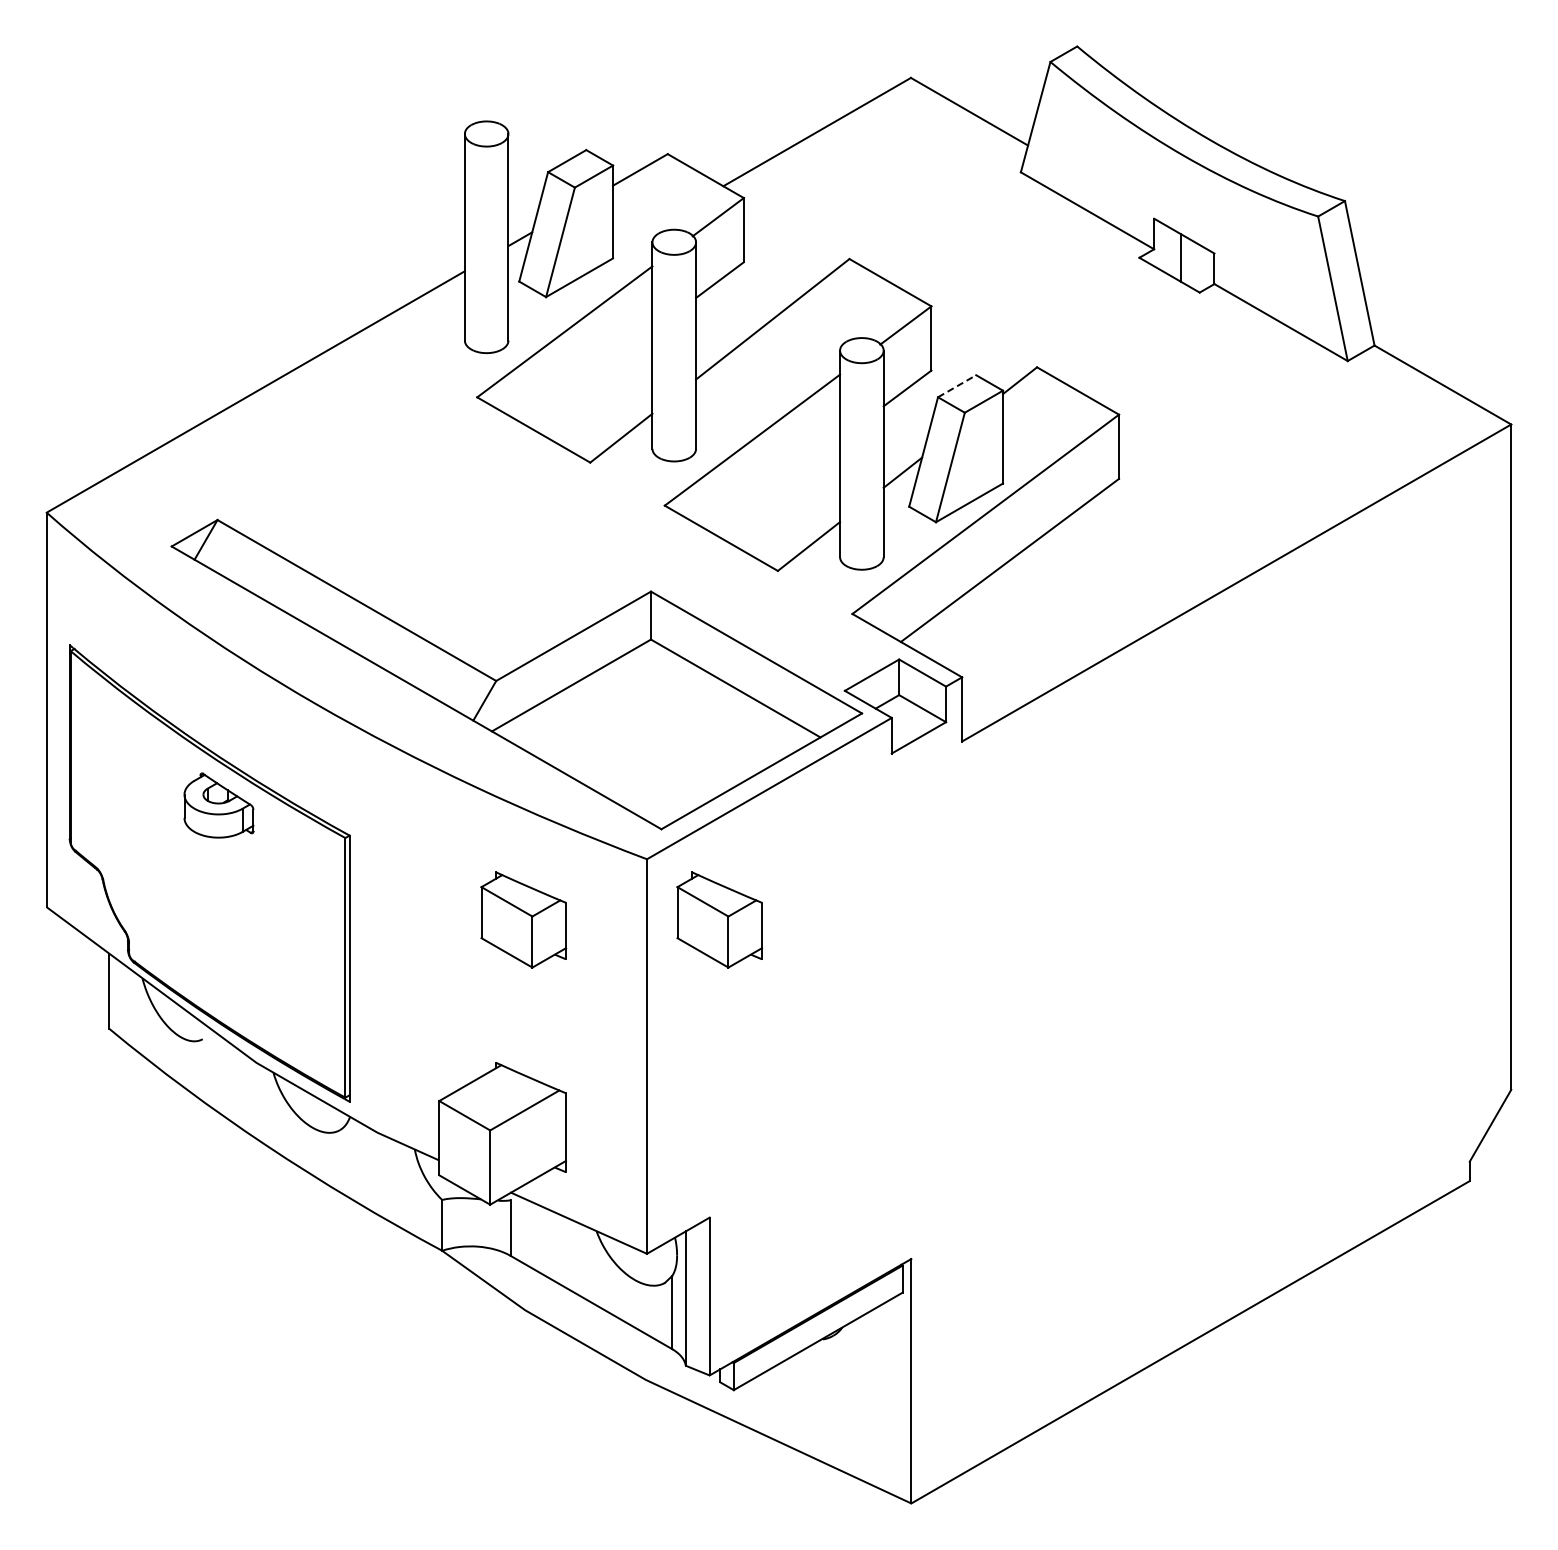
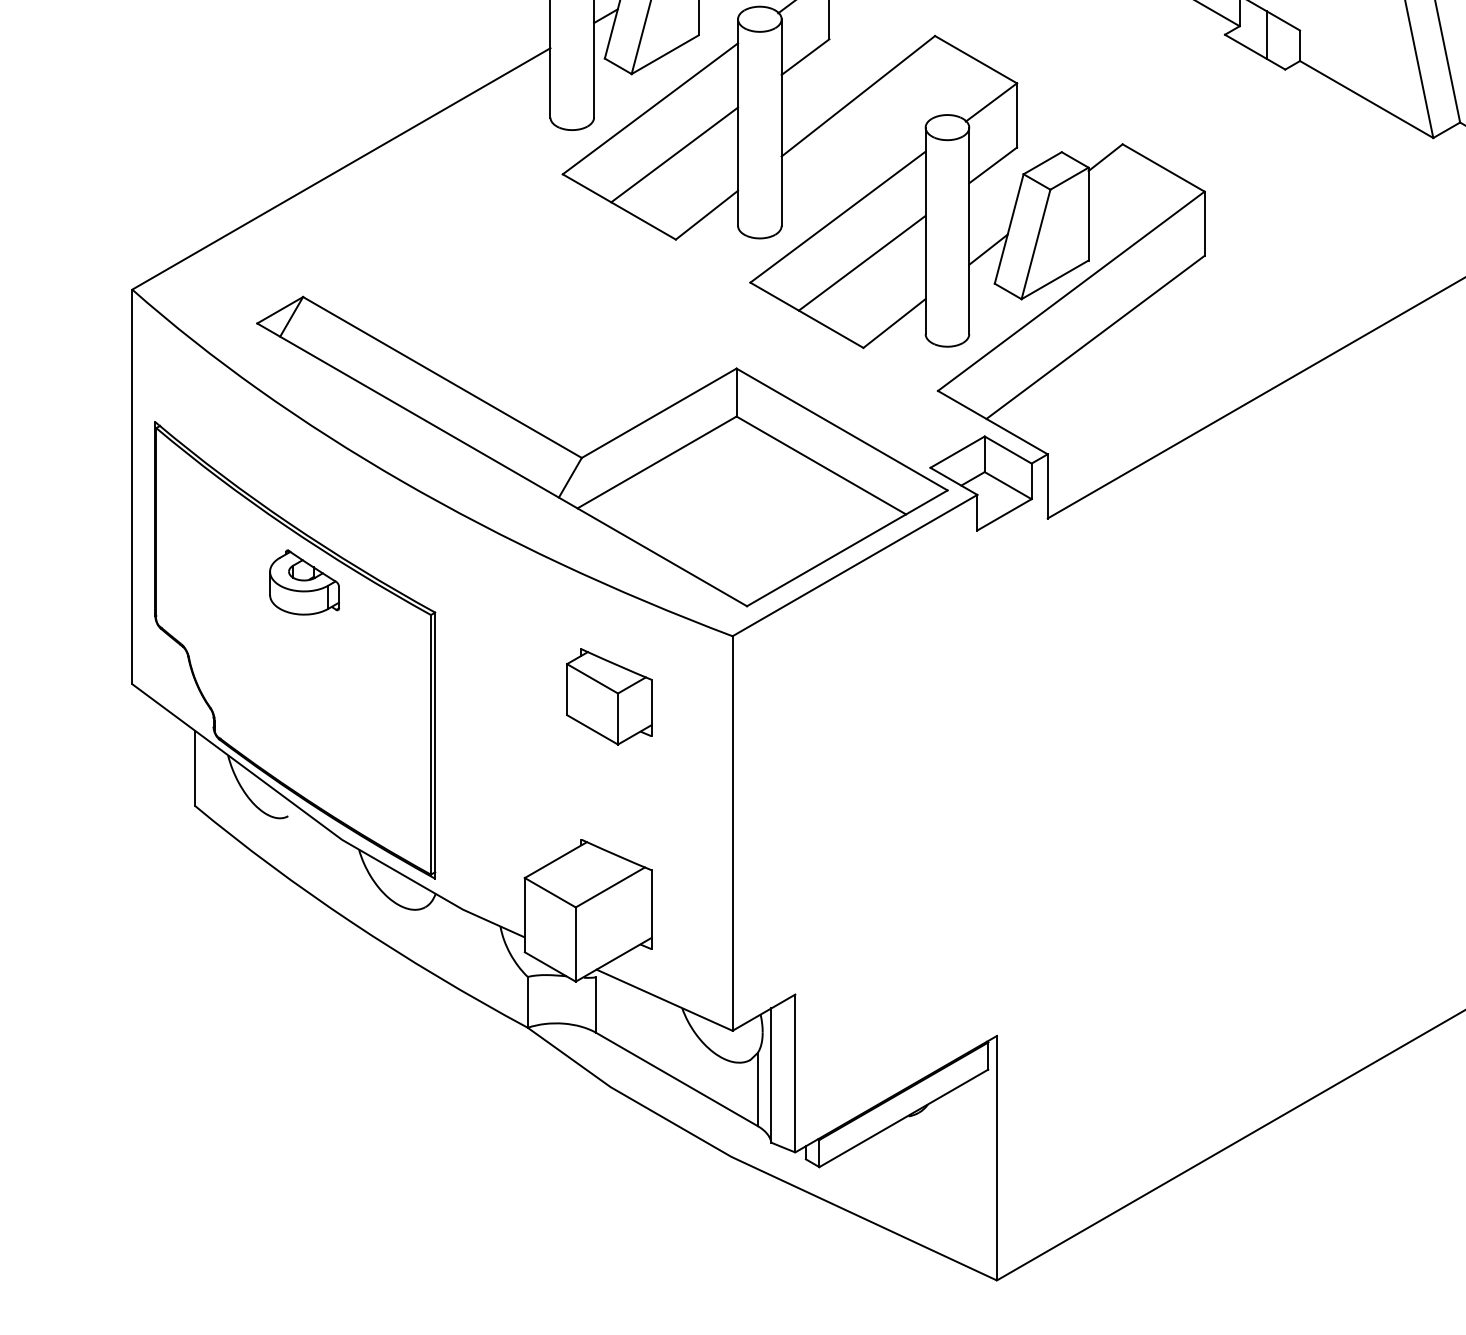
line: (588, 377) -> (674, 154), added
line: (957, 386) -> (1043, 163), dashed -> solid
line: (776, 485) -> (862, 262), added
part: (719, 919) -> (805, 696), removed

